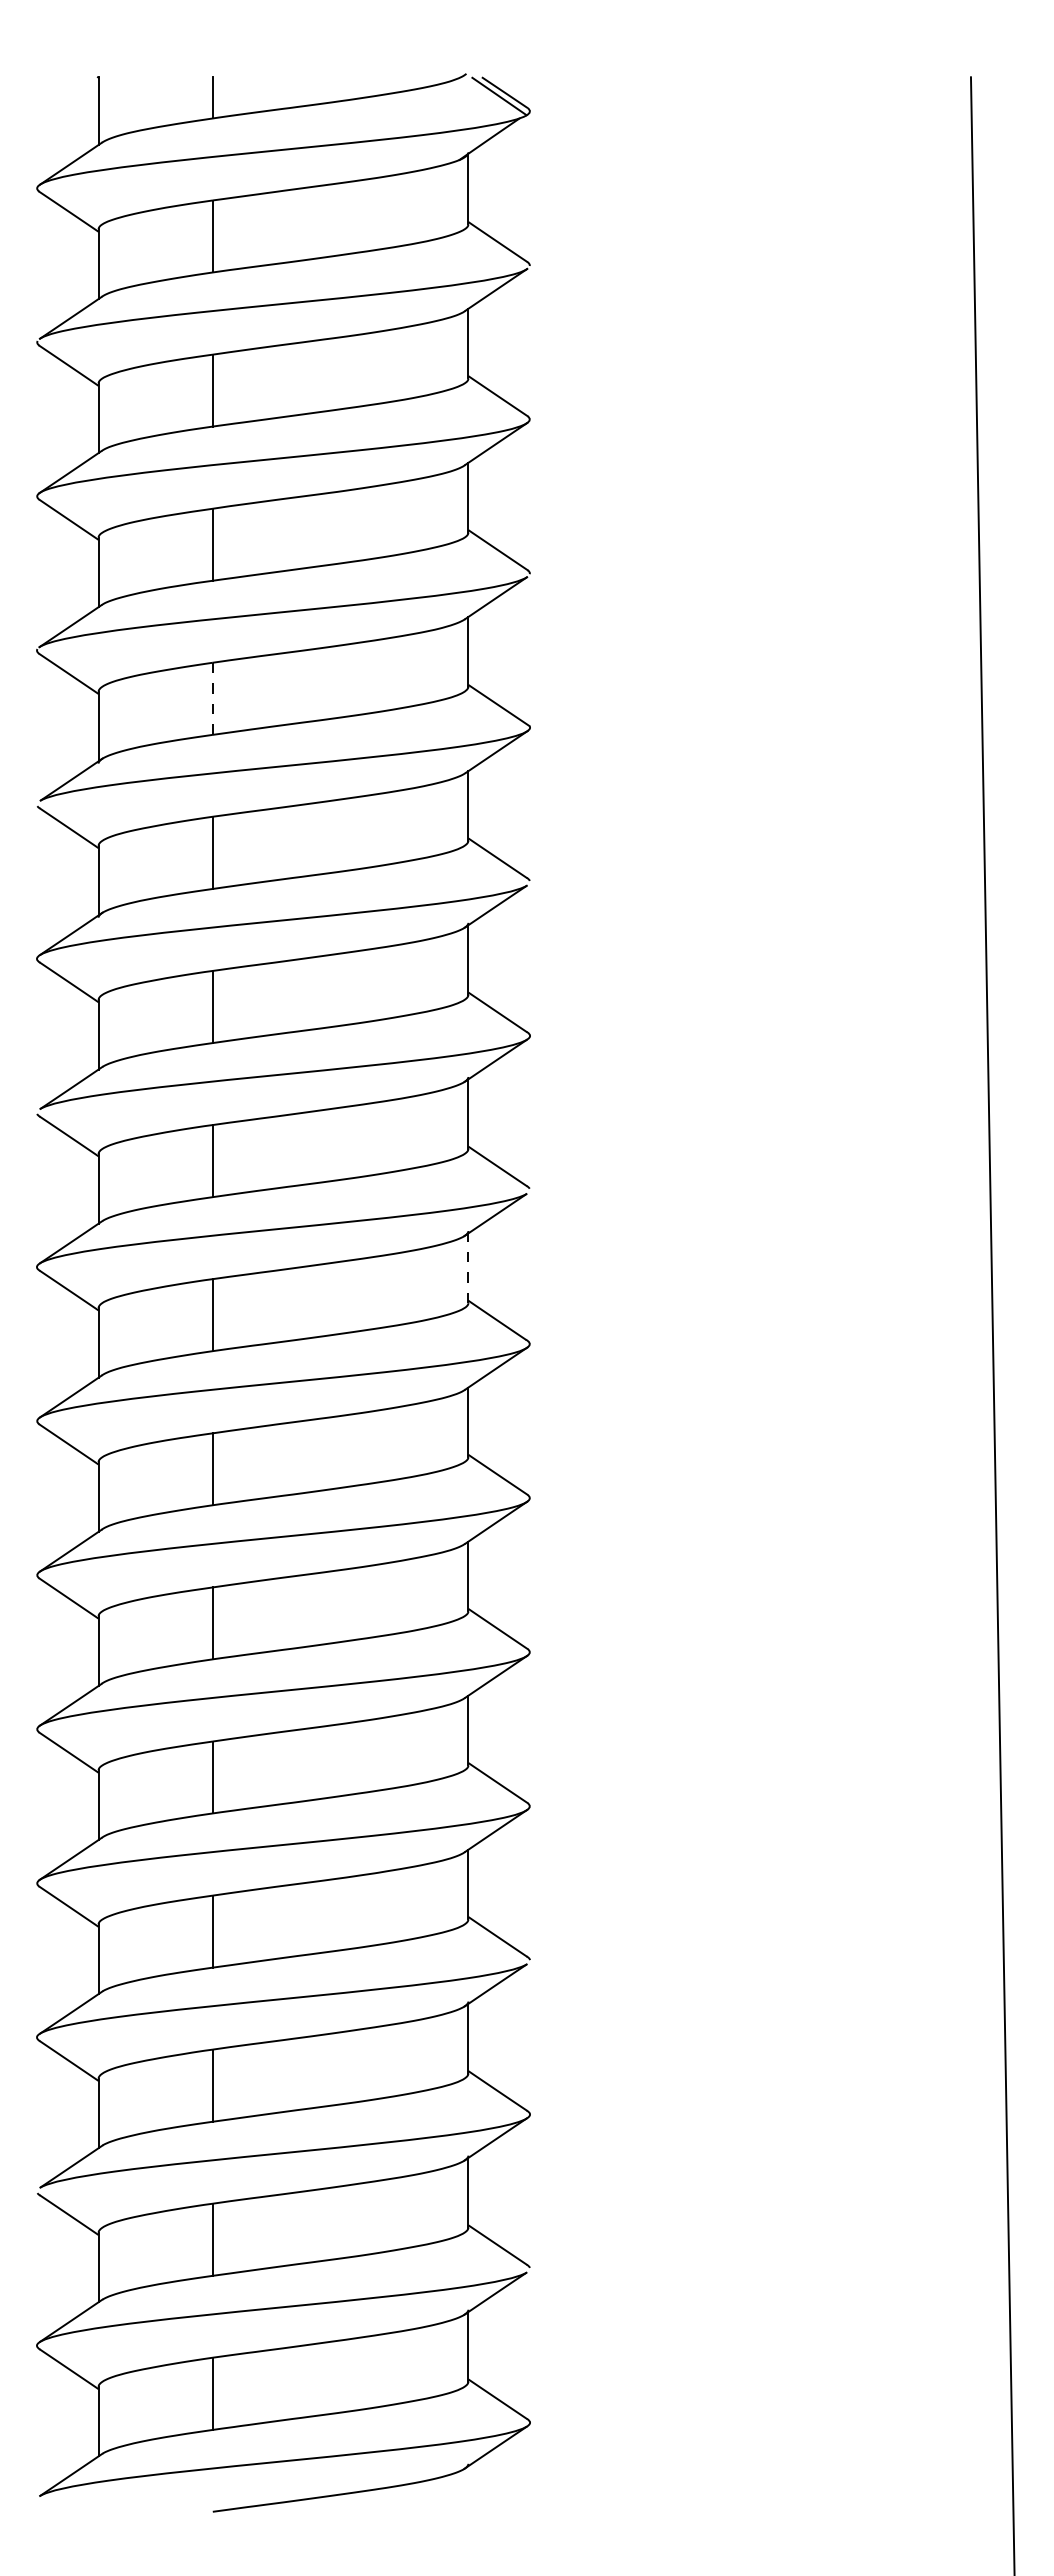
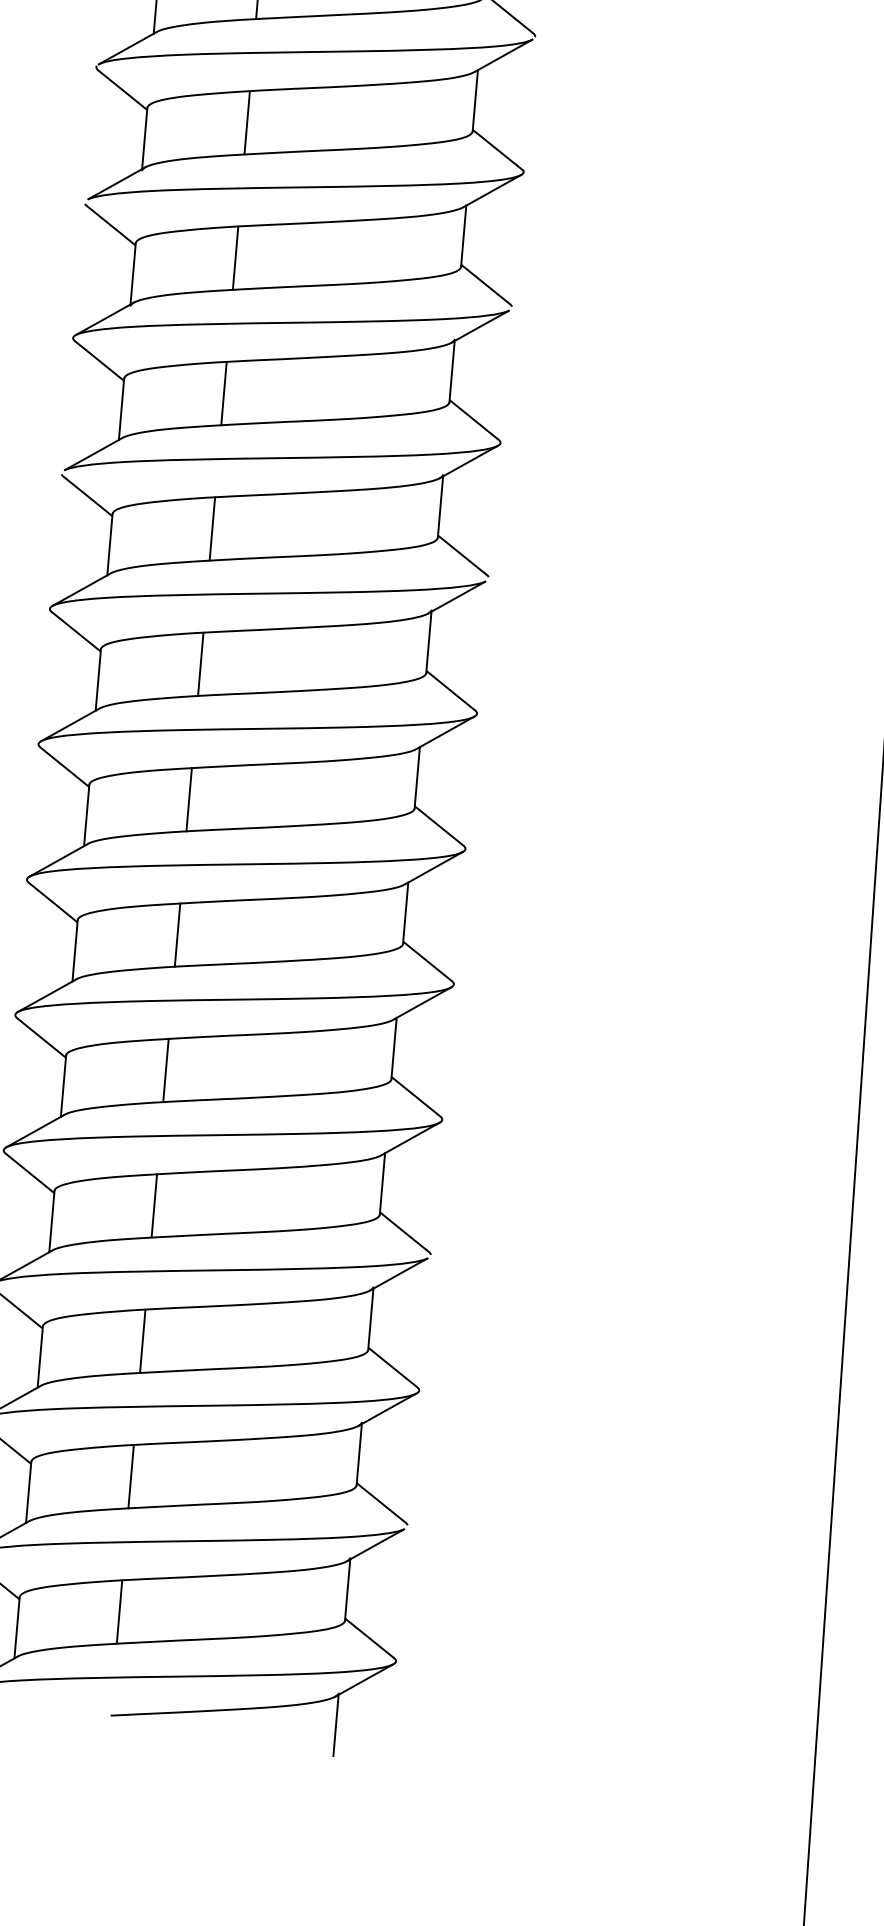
line: (212, 698) -> (246, 122), dashed -> solid
line: (468, 1268) -> (428, 642), dashed -> solid
line: (468, 2500) -> (336, 1725), added

